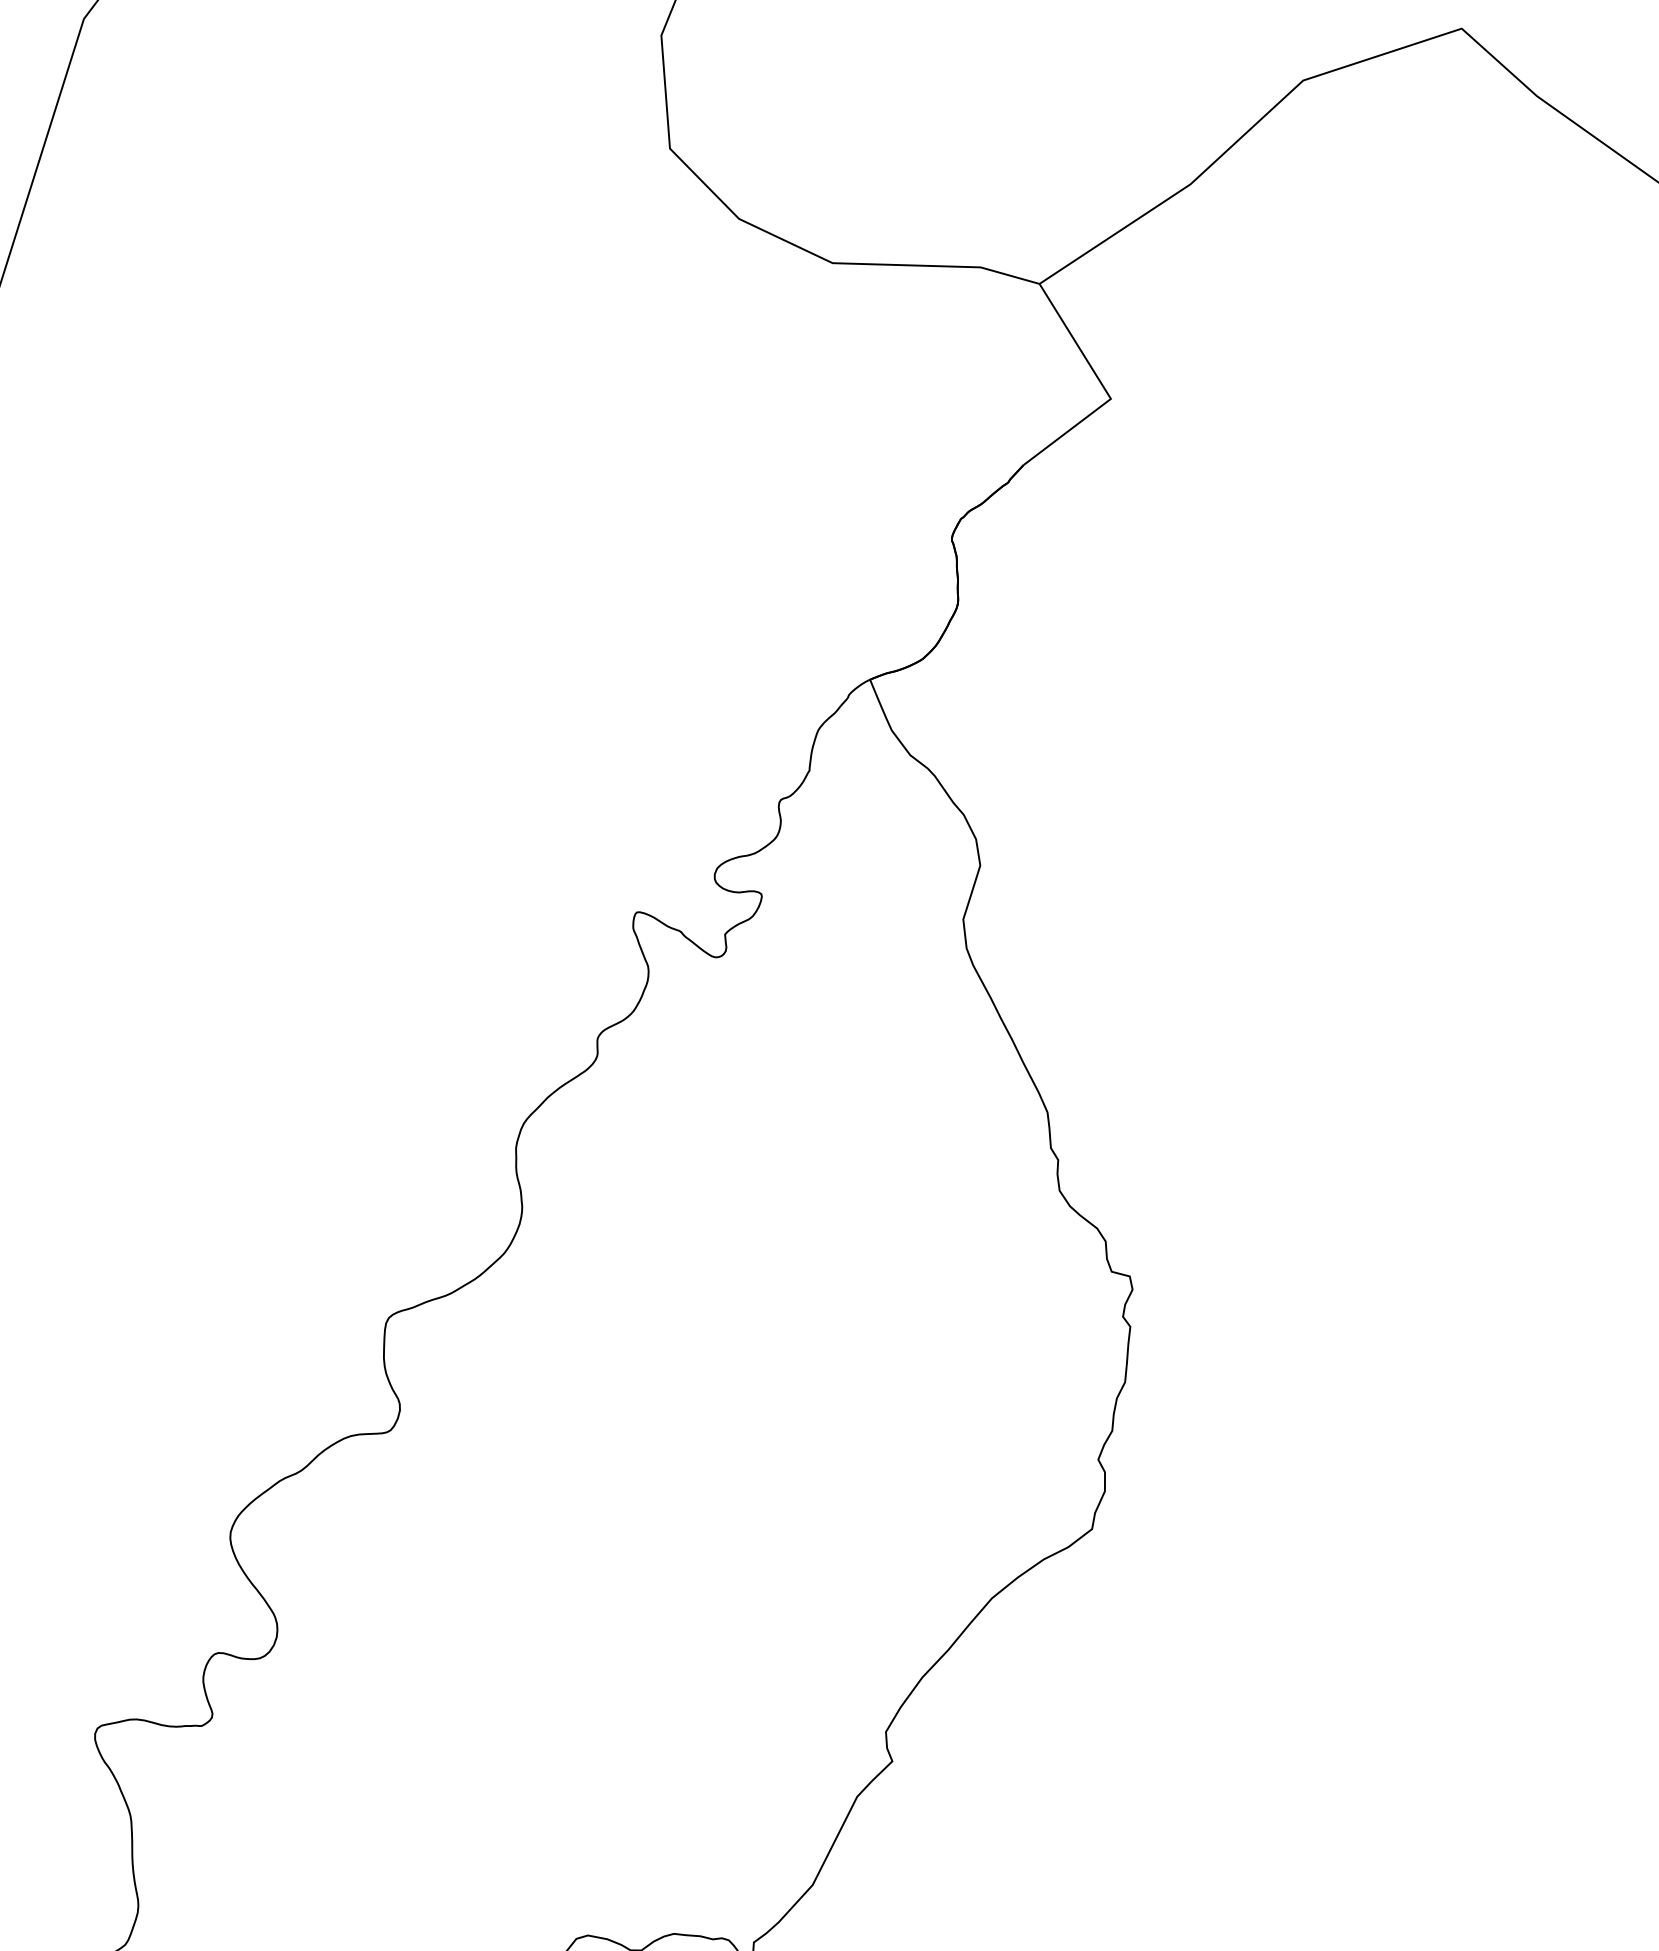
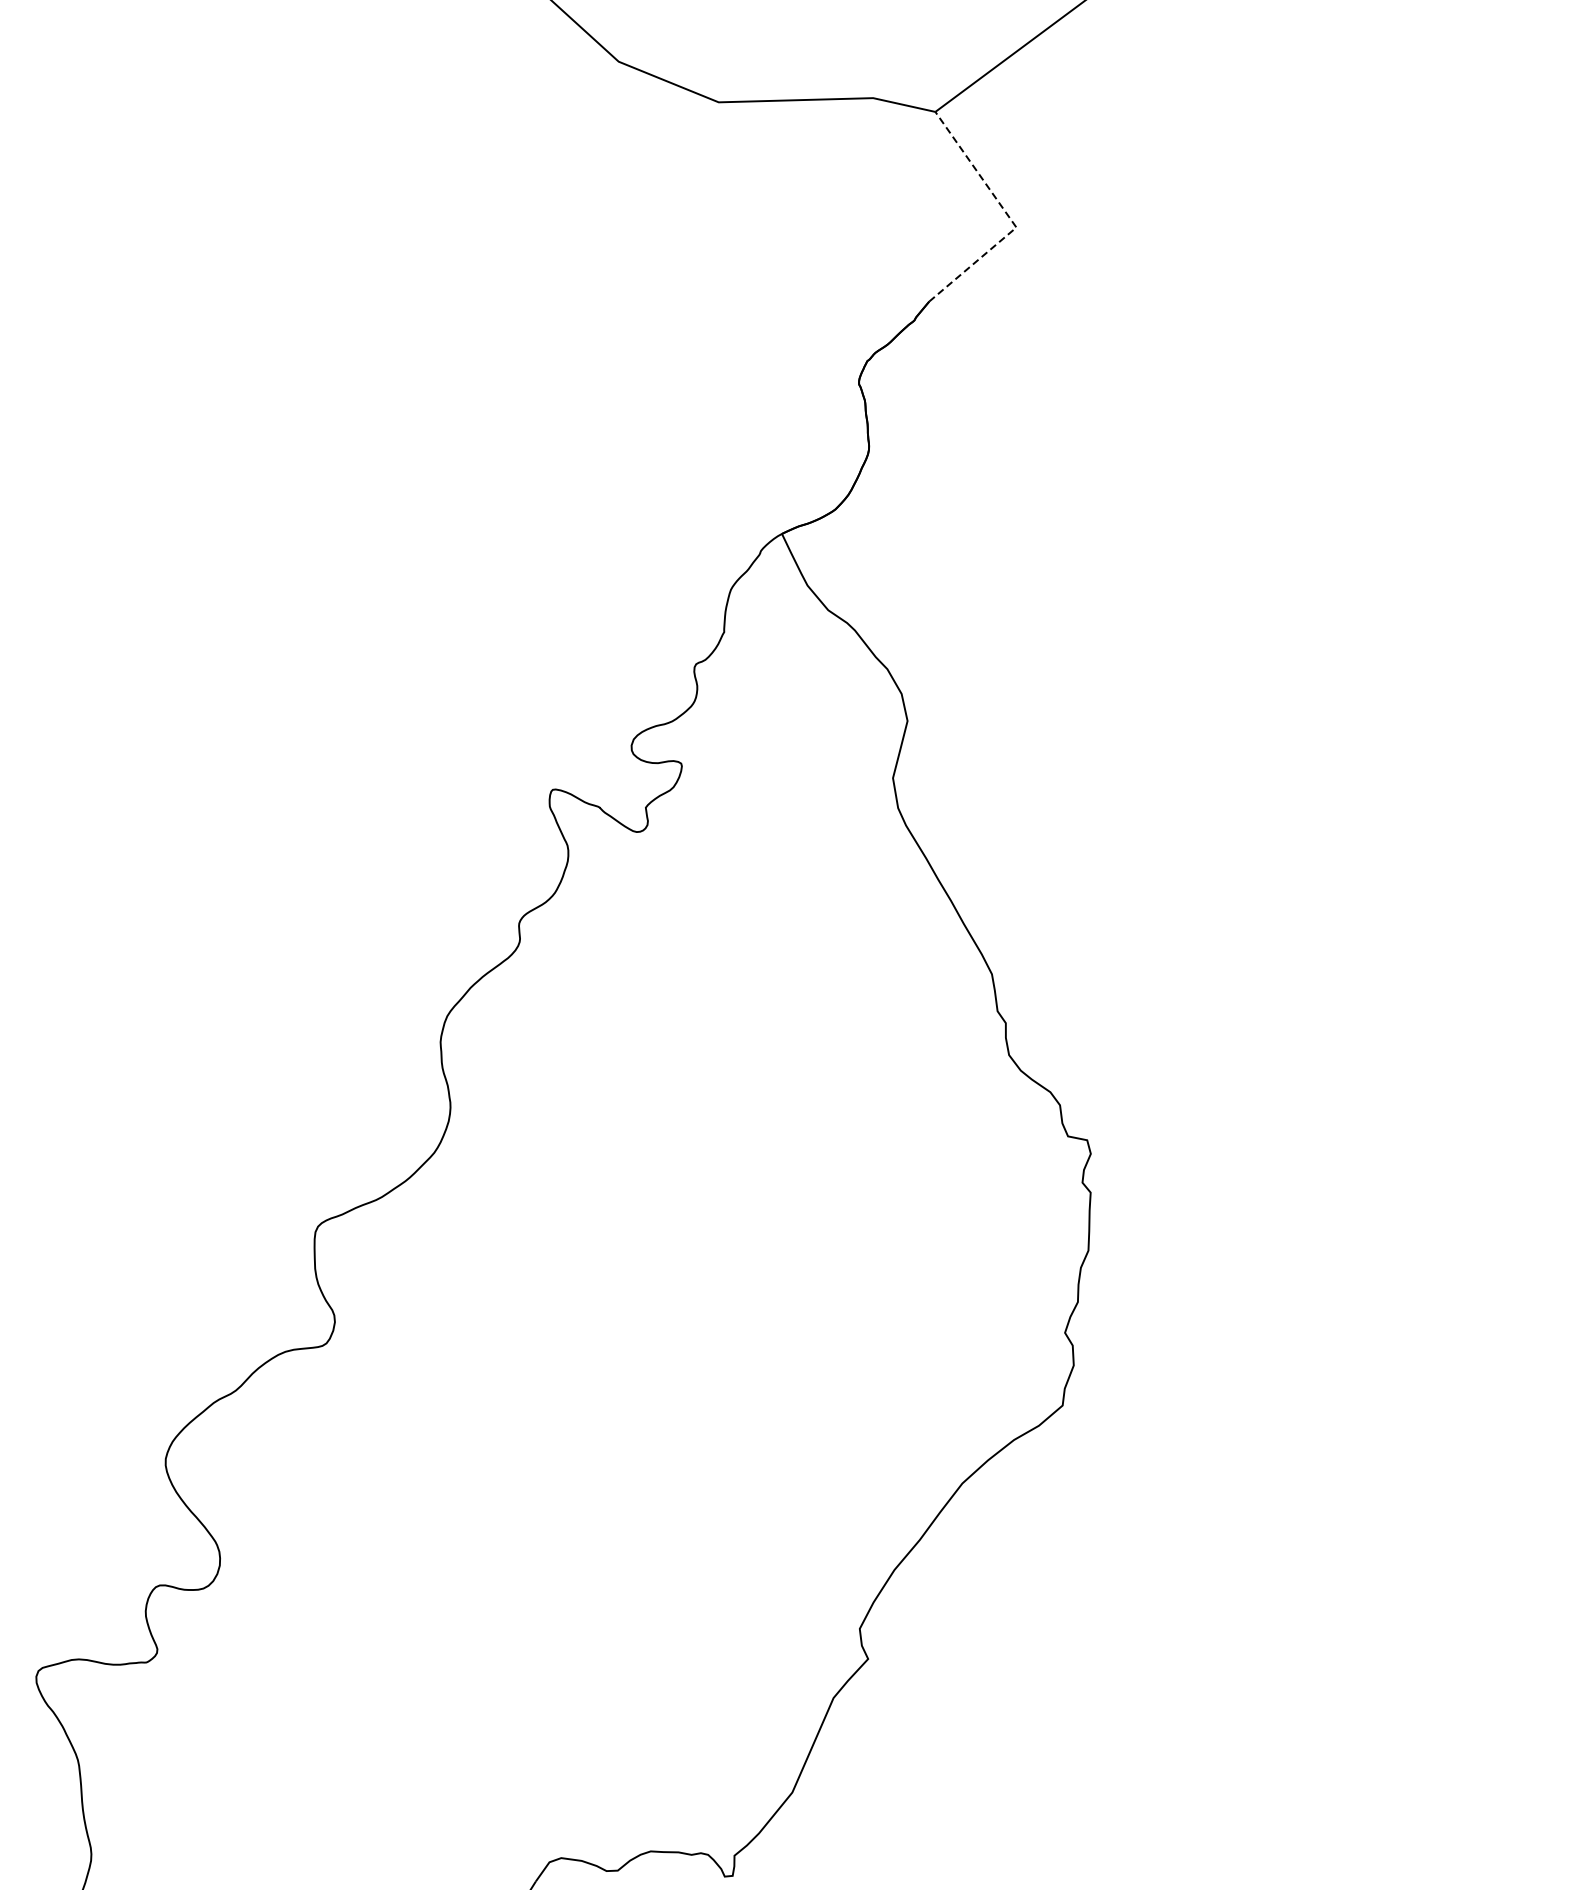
line: (1104, 387) -> (1009, 216), solid -> dashed

